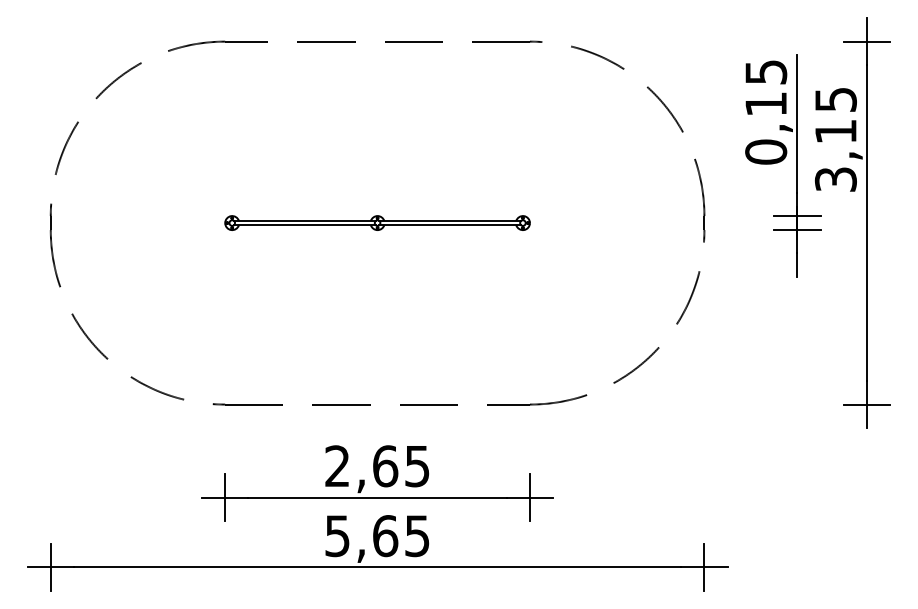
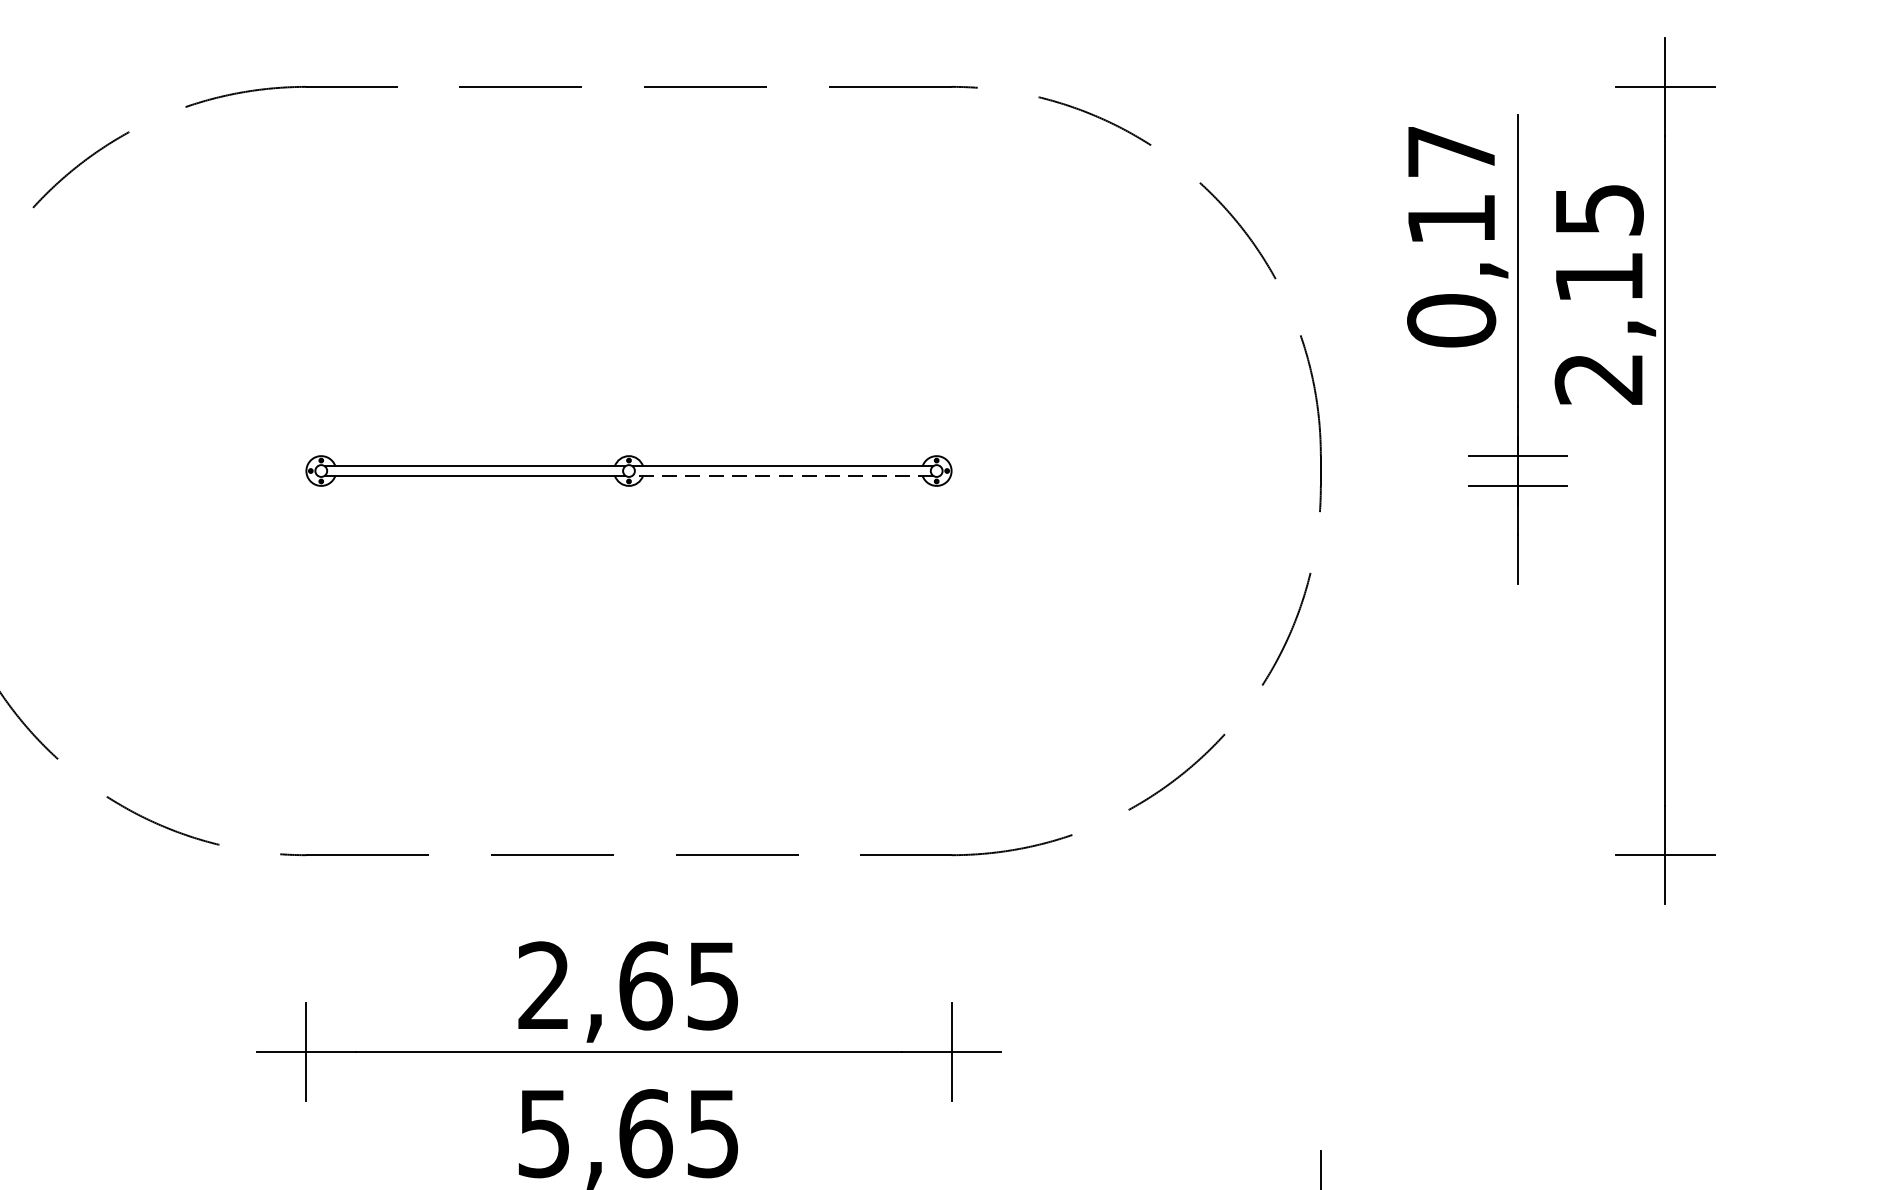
text: (766, 72) -> (1452, 152), 0,15 -> 0,17
text: (835, 179) -> (1598, 378), 3,15 -> 2,15
line: (450, 225) -> (783, 476), solid -> dashed

